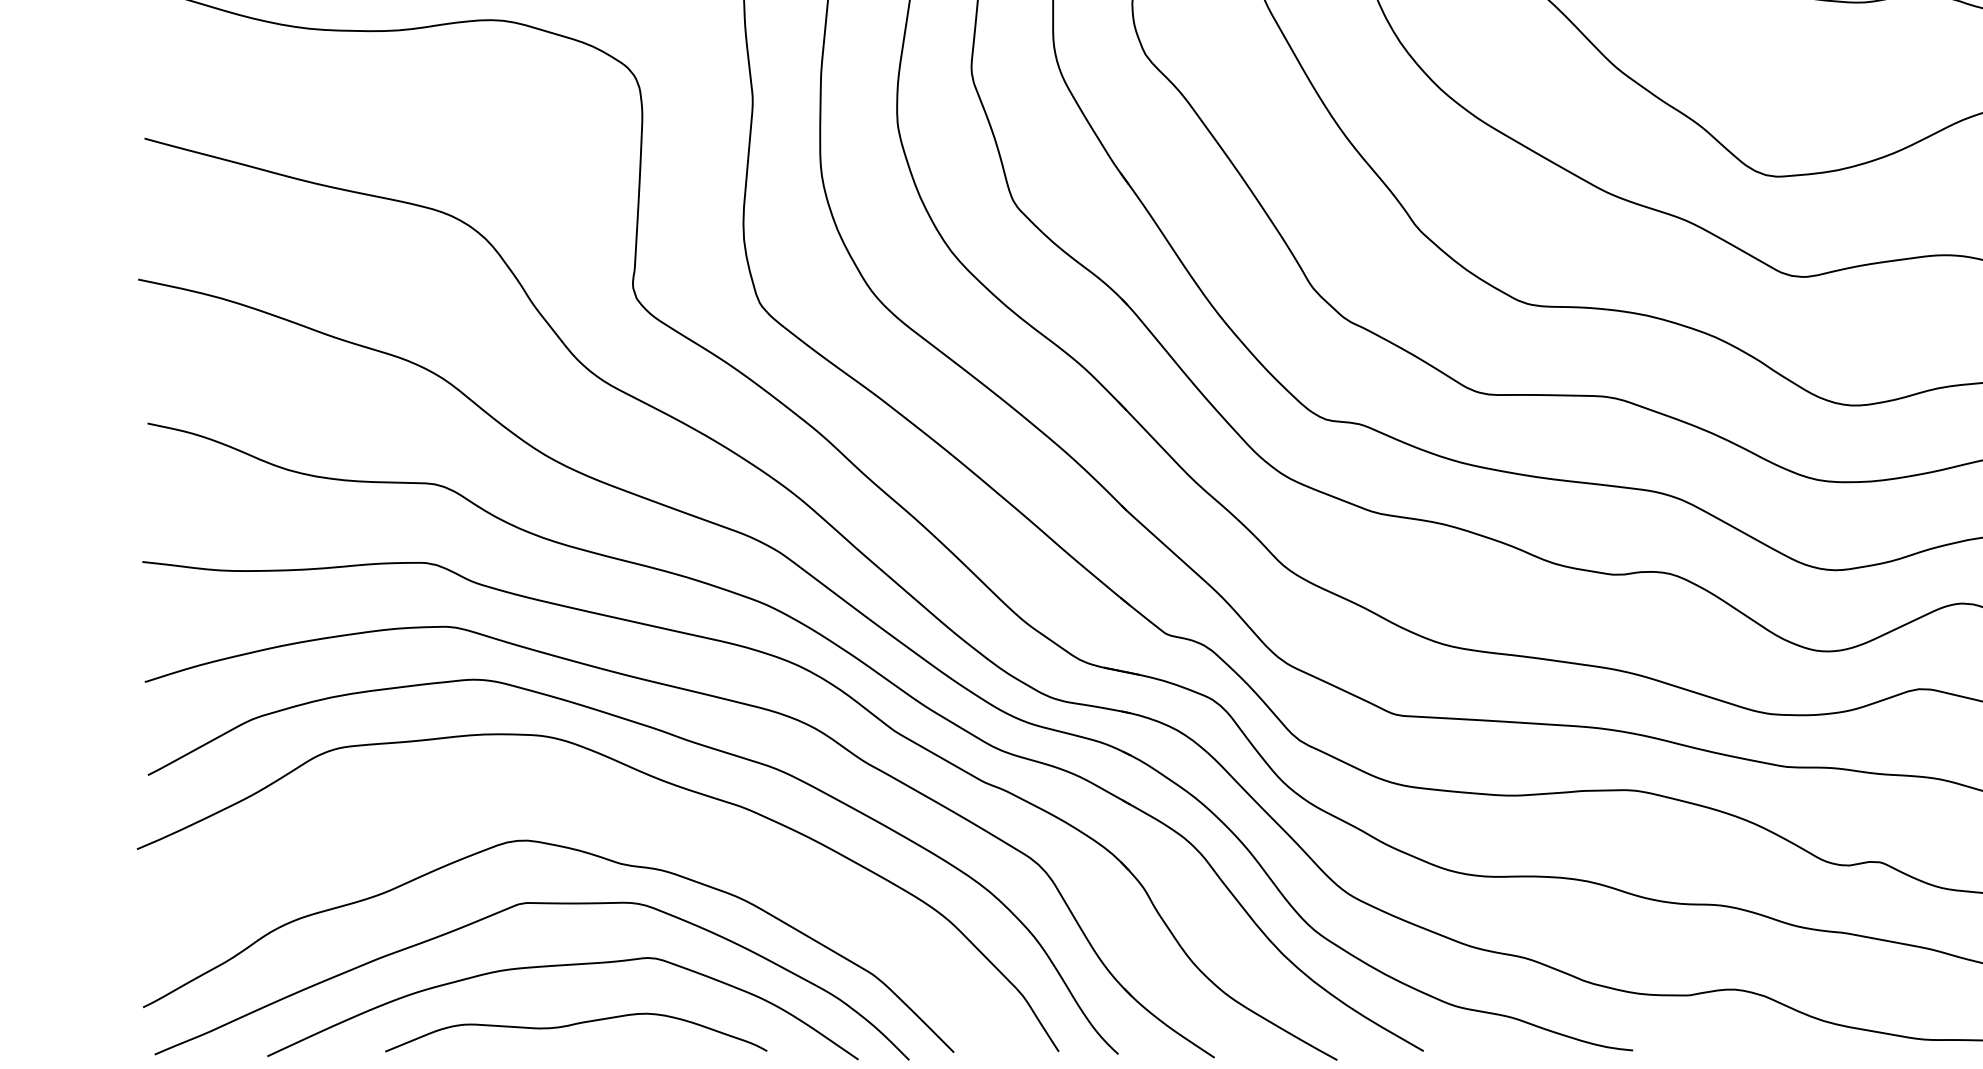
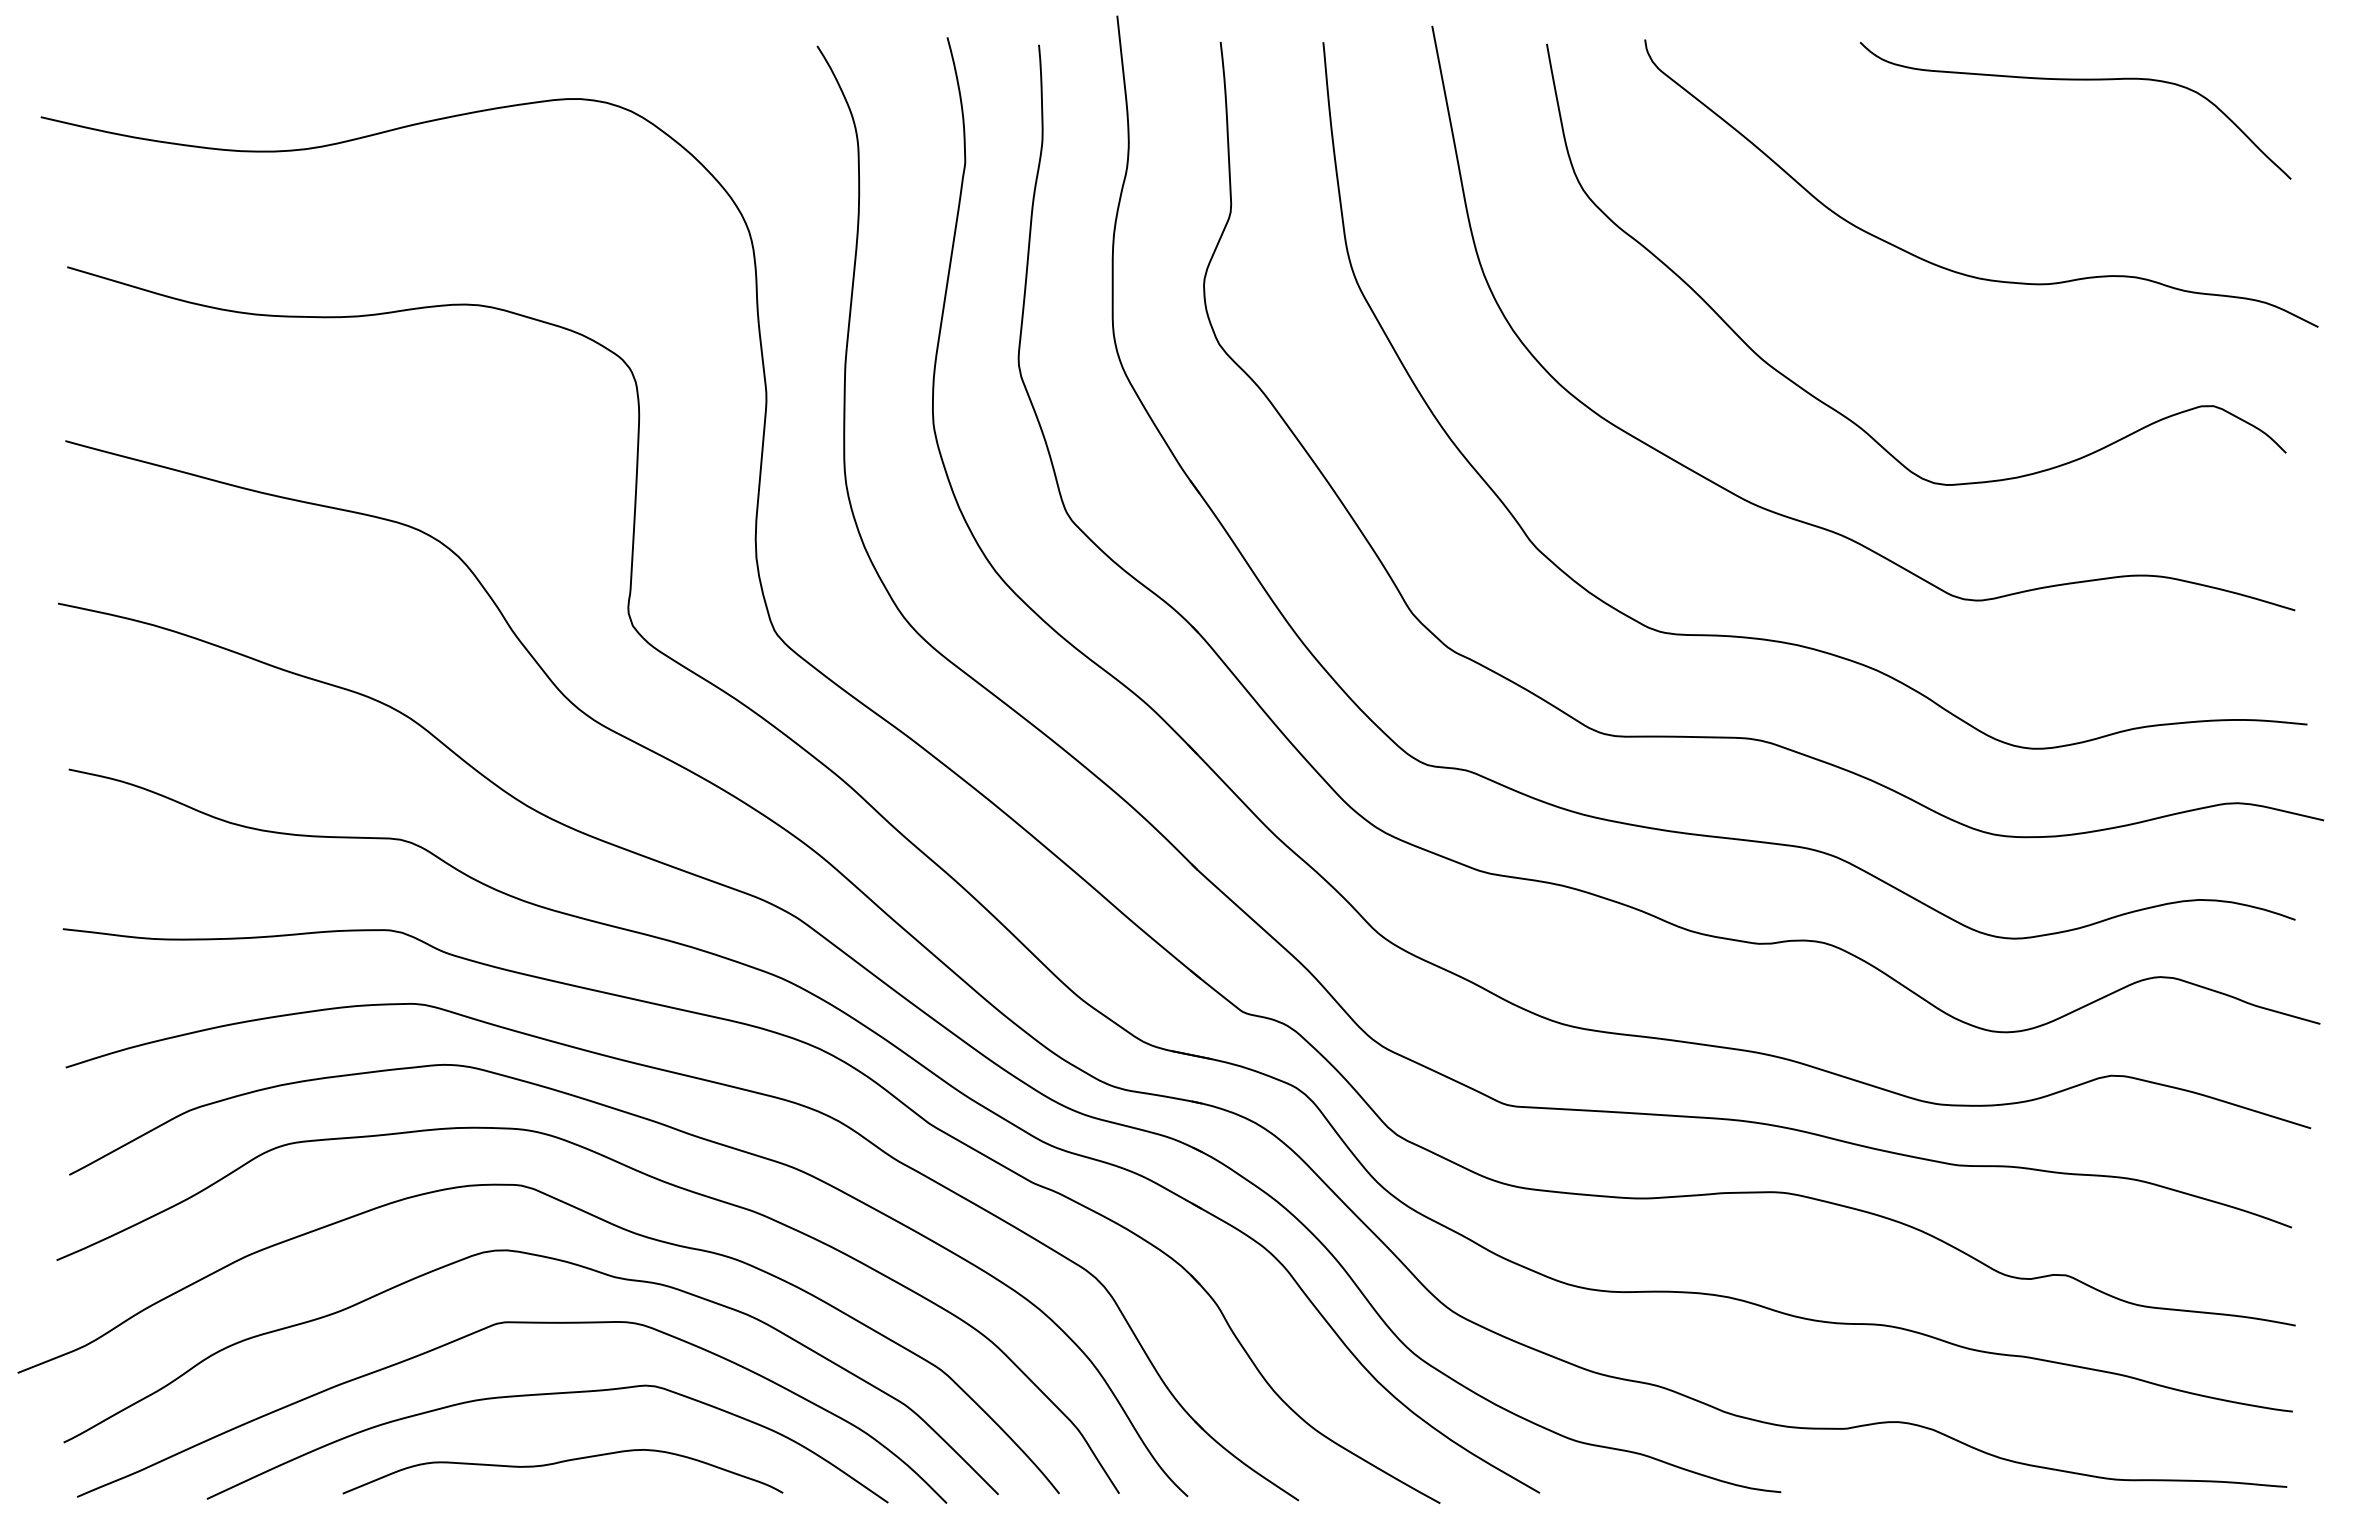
curve: (603, 812) -> (594, 1217), added

